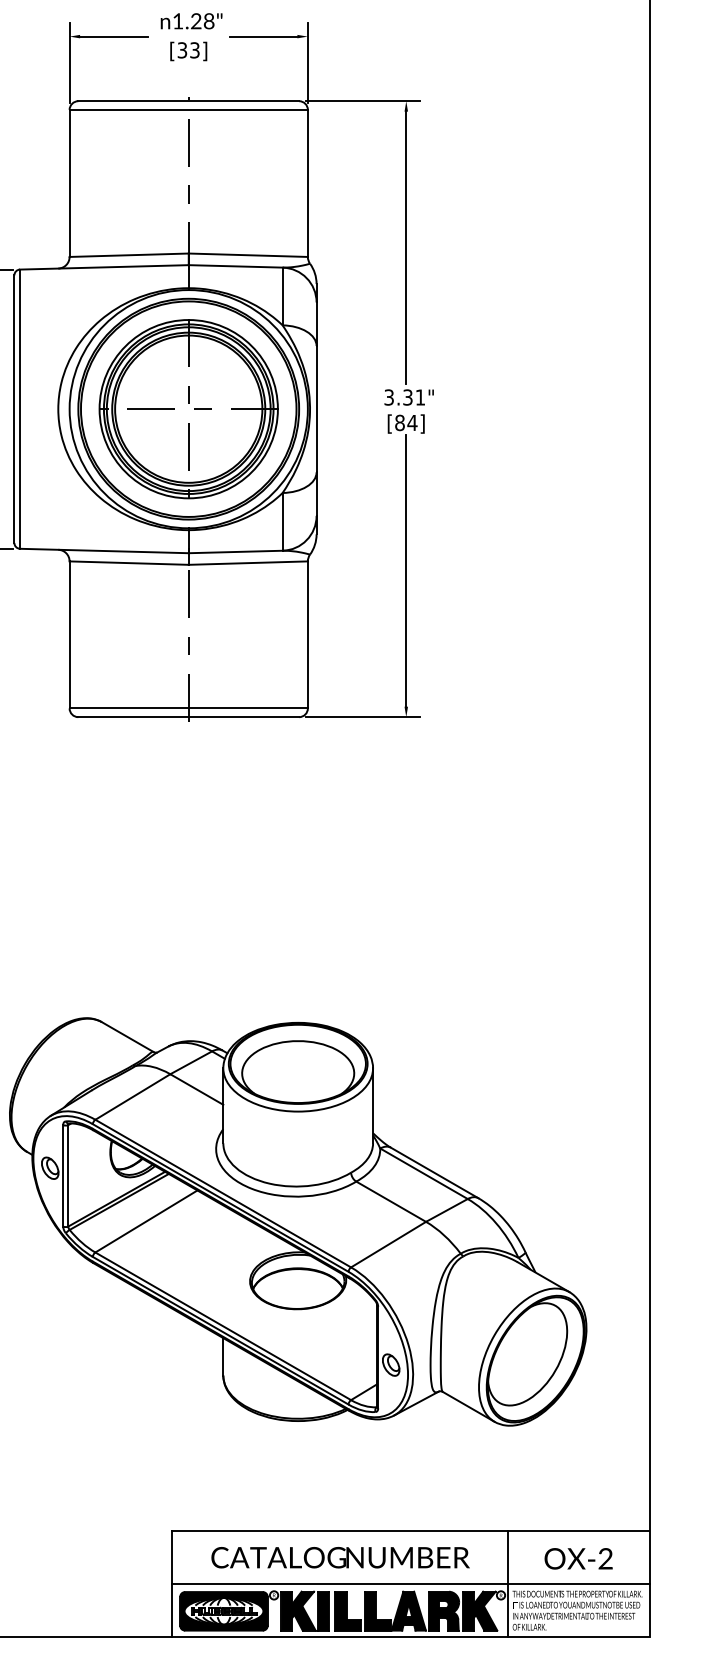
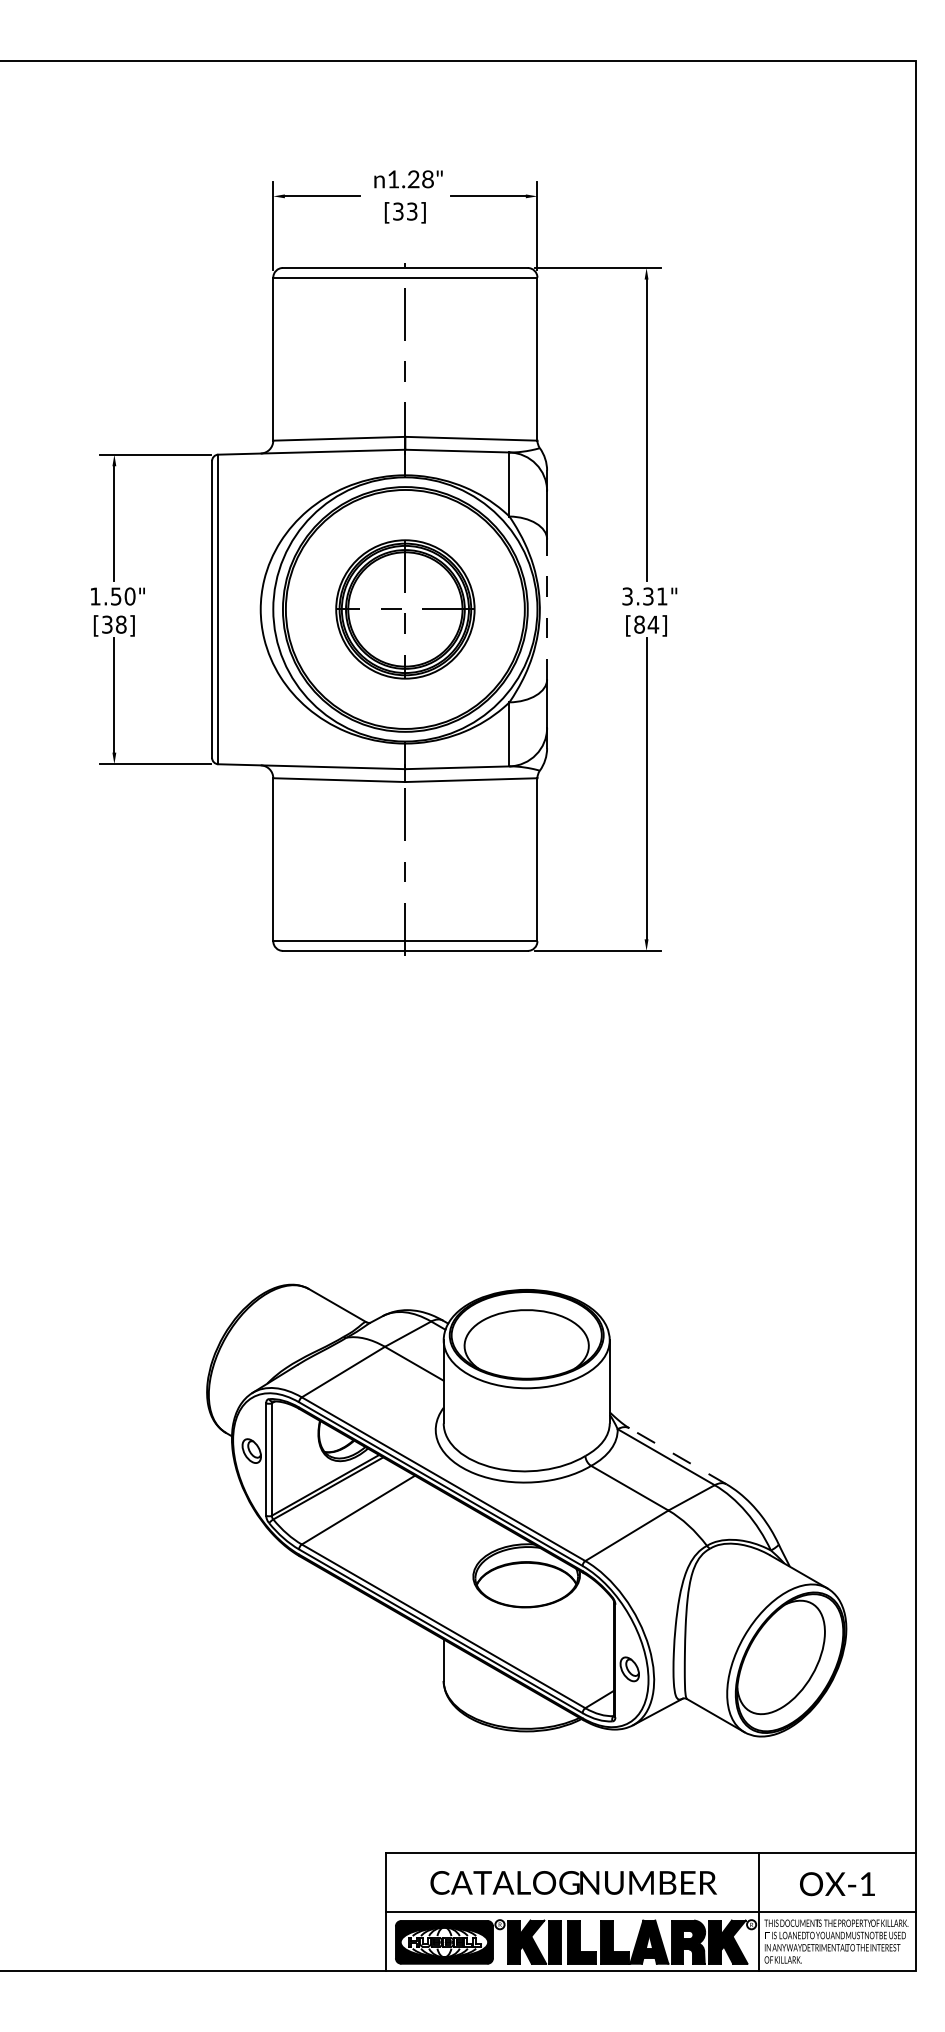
line: (316, 408) -> (547, 608), solid -> dashed
part: (188, 409) -> (405, 609), size x0.7
line: (434, 1172) -> (677, 1455), solid -> dashed
text: (605, 1558) -> (867, 1883), OX-2 -> OX-1

